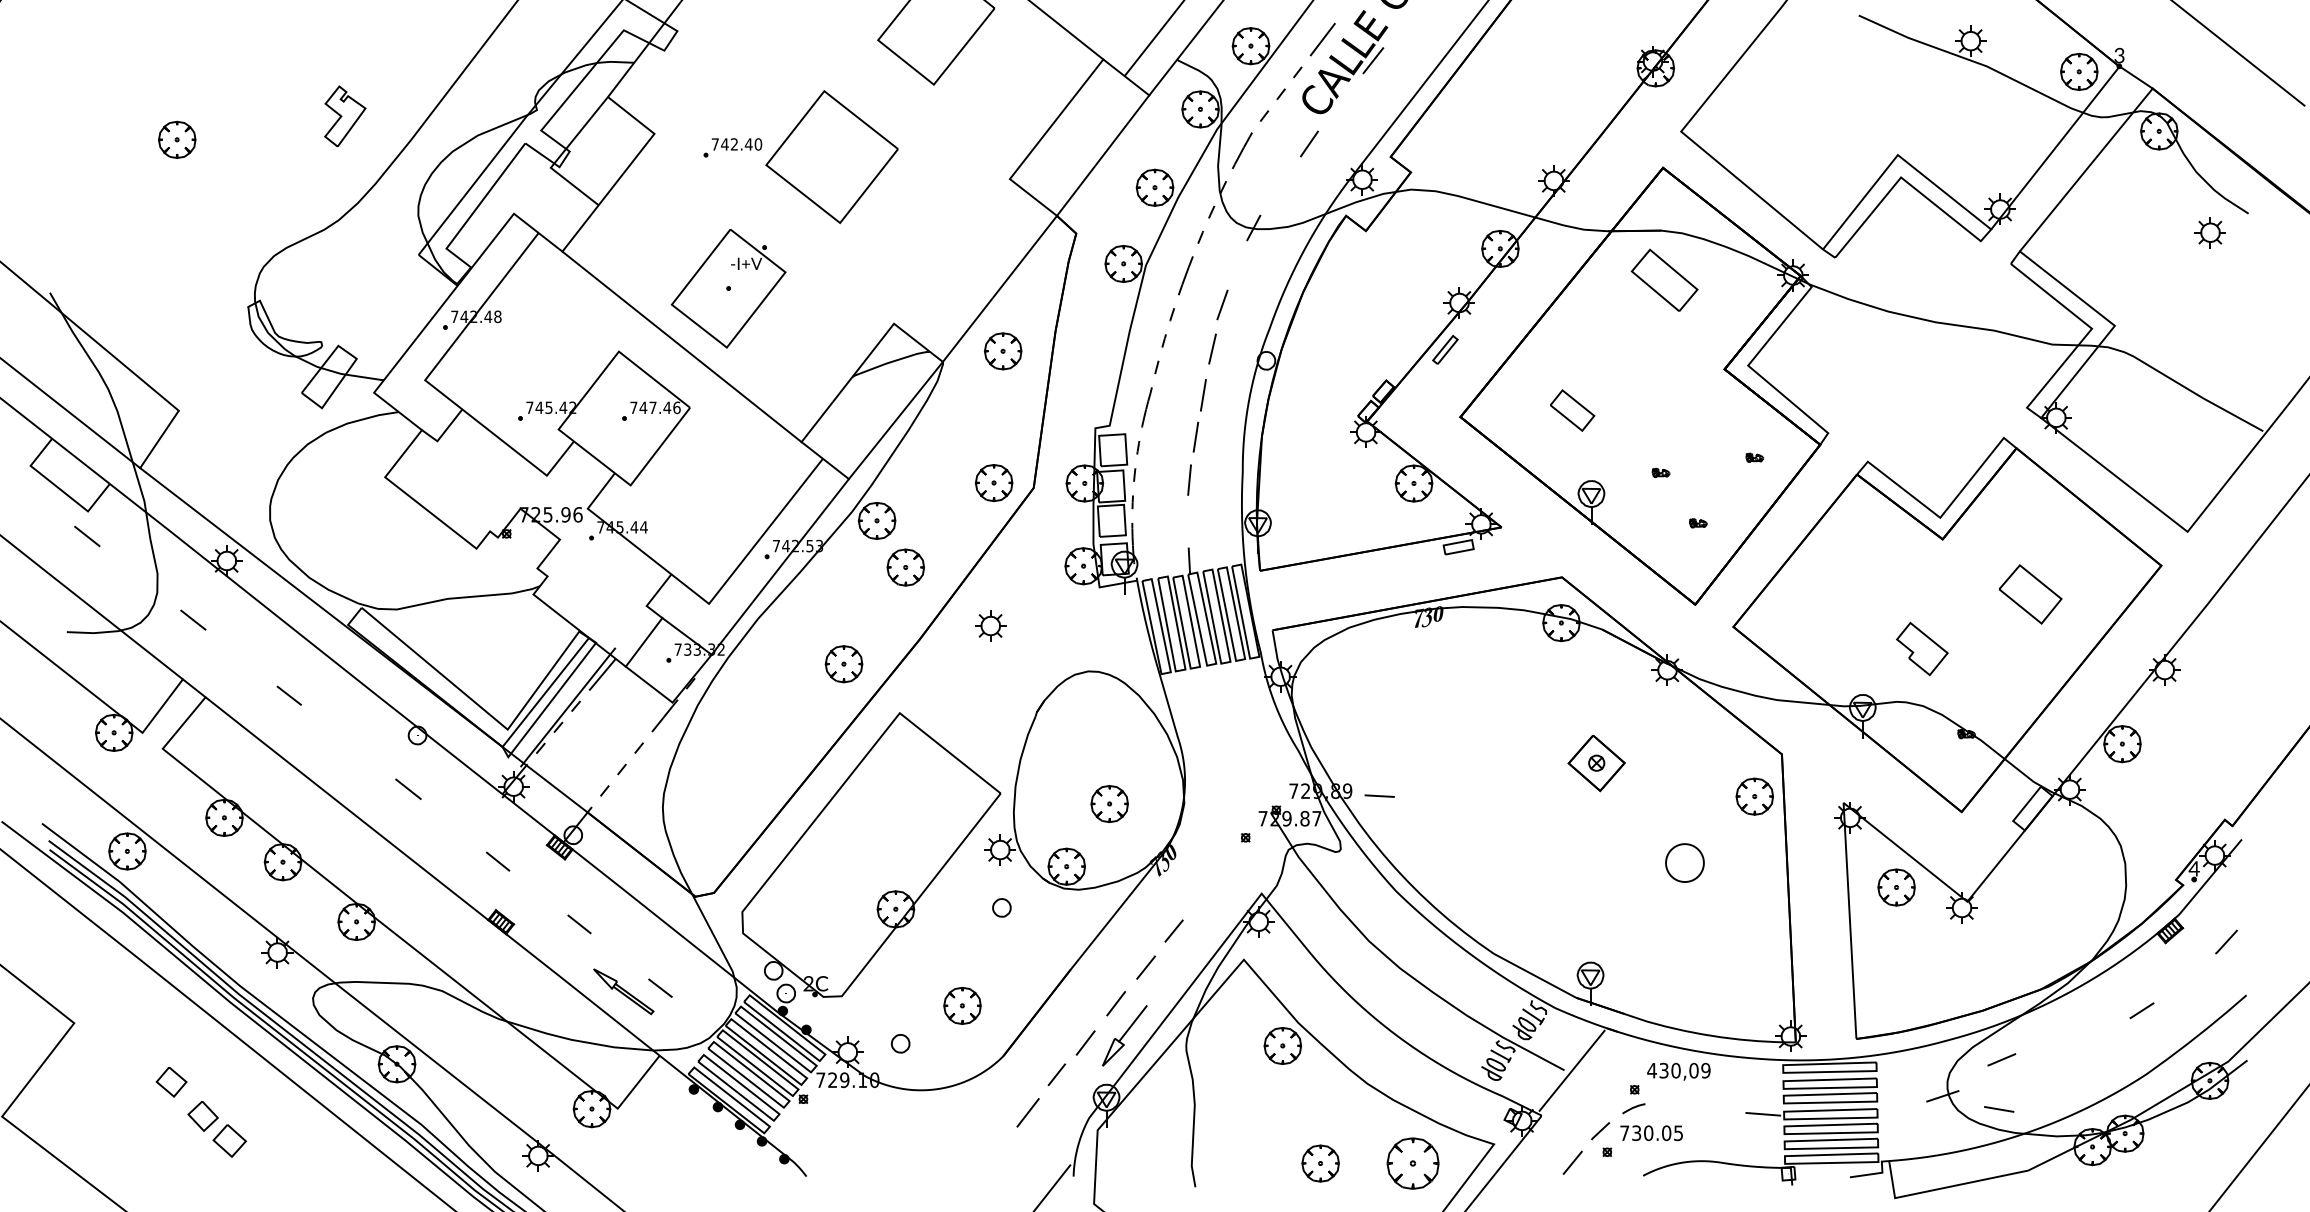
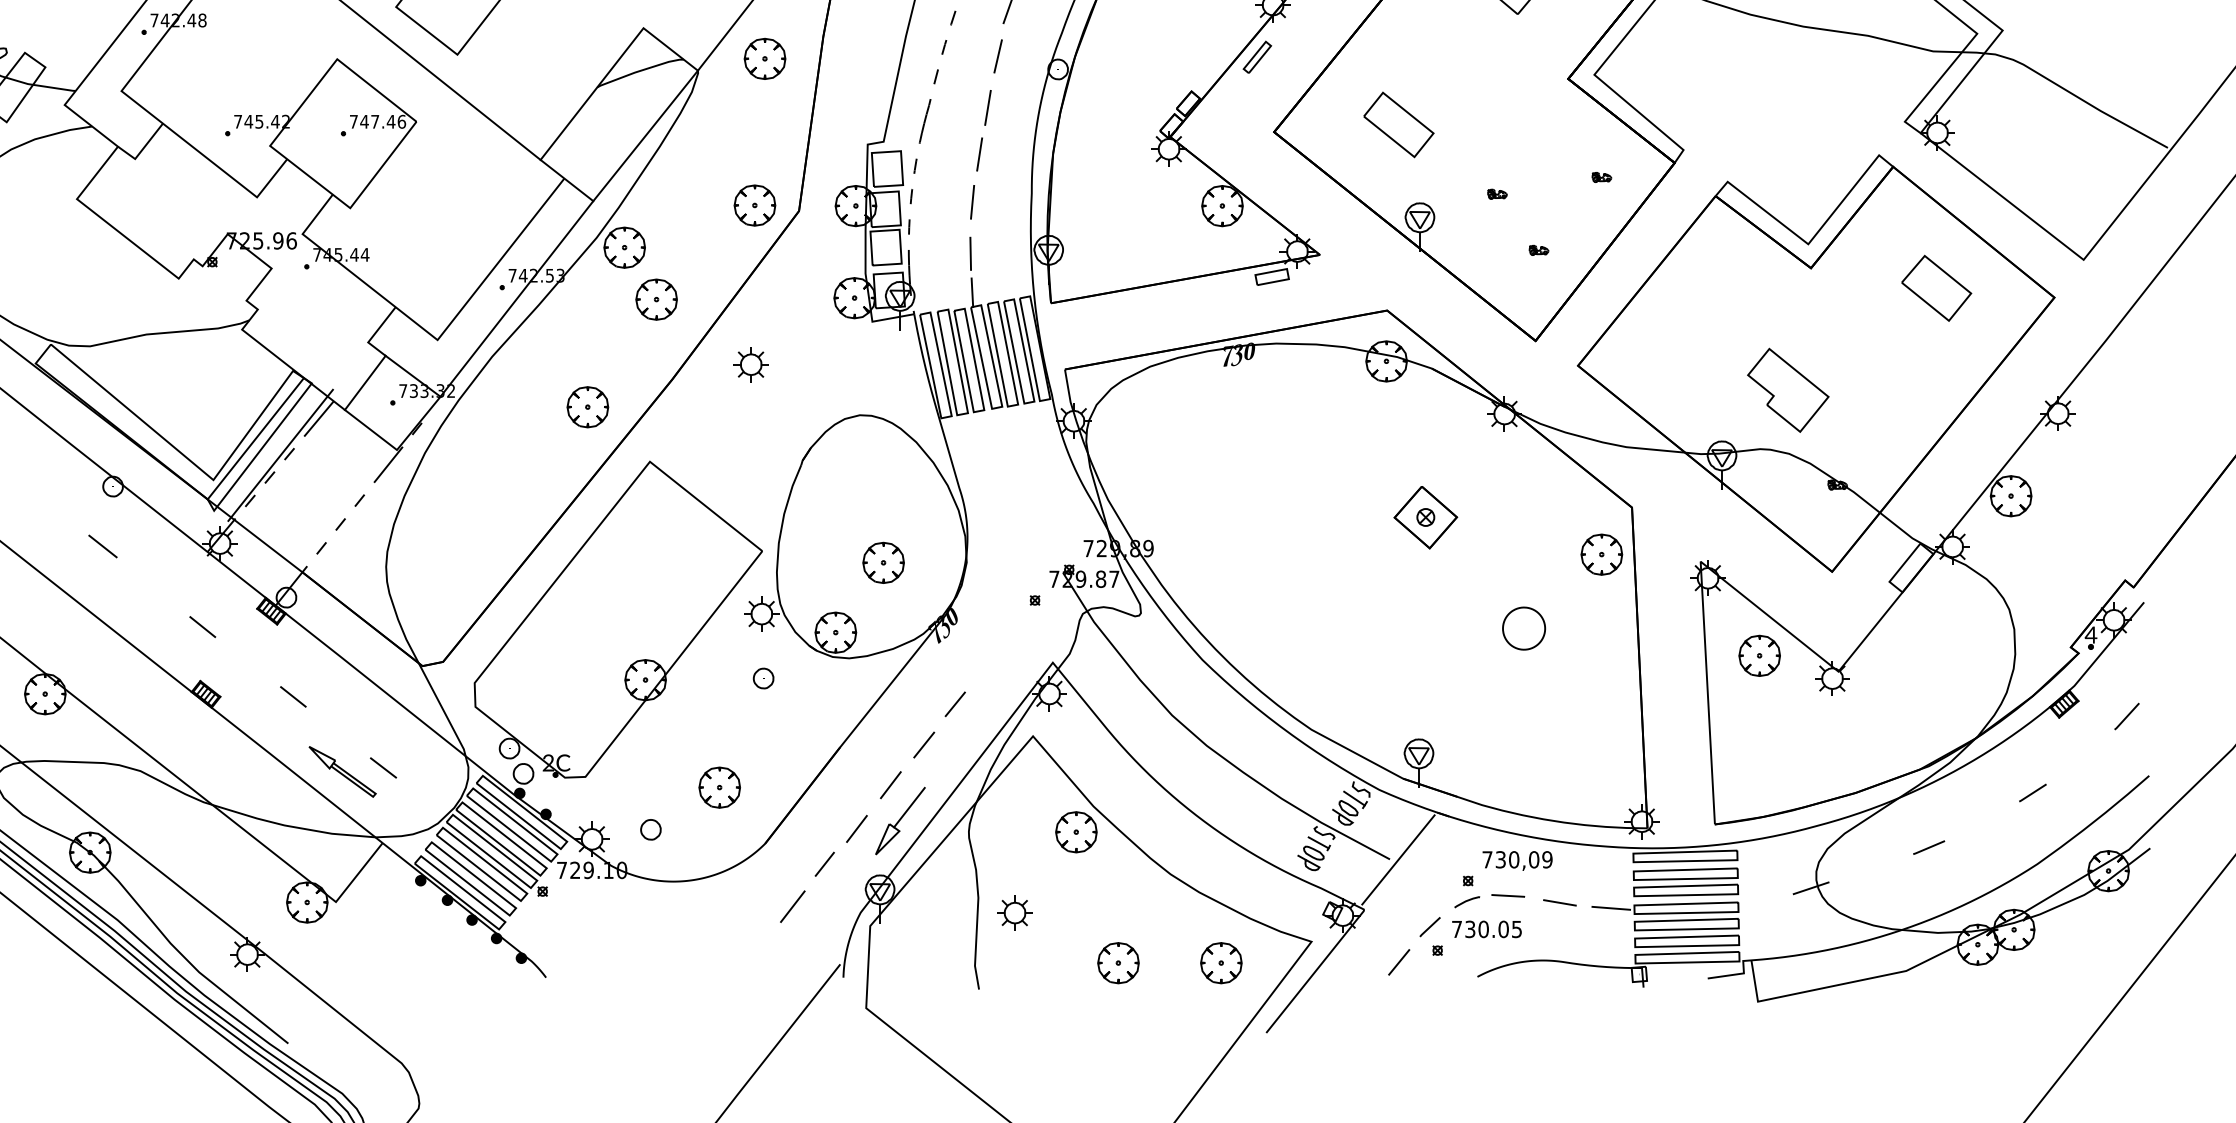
part: (1572, 410) -> (1398, 124), size x1.43
line: (1187, 526) -> (970, 253), added
part: (2030, 594) -> (1936, 288), moved
part: (1922, 648) -> (1788, 389), size x1.43
line: (1379, 795) -> (1507, 895), moved
line: (2001, 1059) -> (1928, 847), moved
text: (1651, 1070) -> (1486, 859), 430,09 -> 730,09
line: (1999, 1109) -> (1560, 902), moved
part: (1227, 1118) -> (1014, 913), added
part: (1412, 1163) -> (1220, 963), size x0.71

